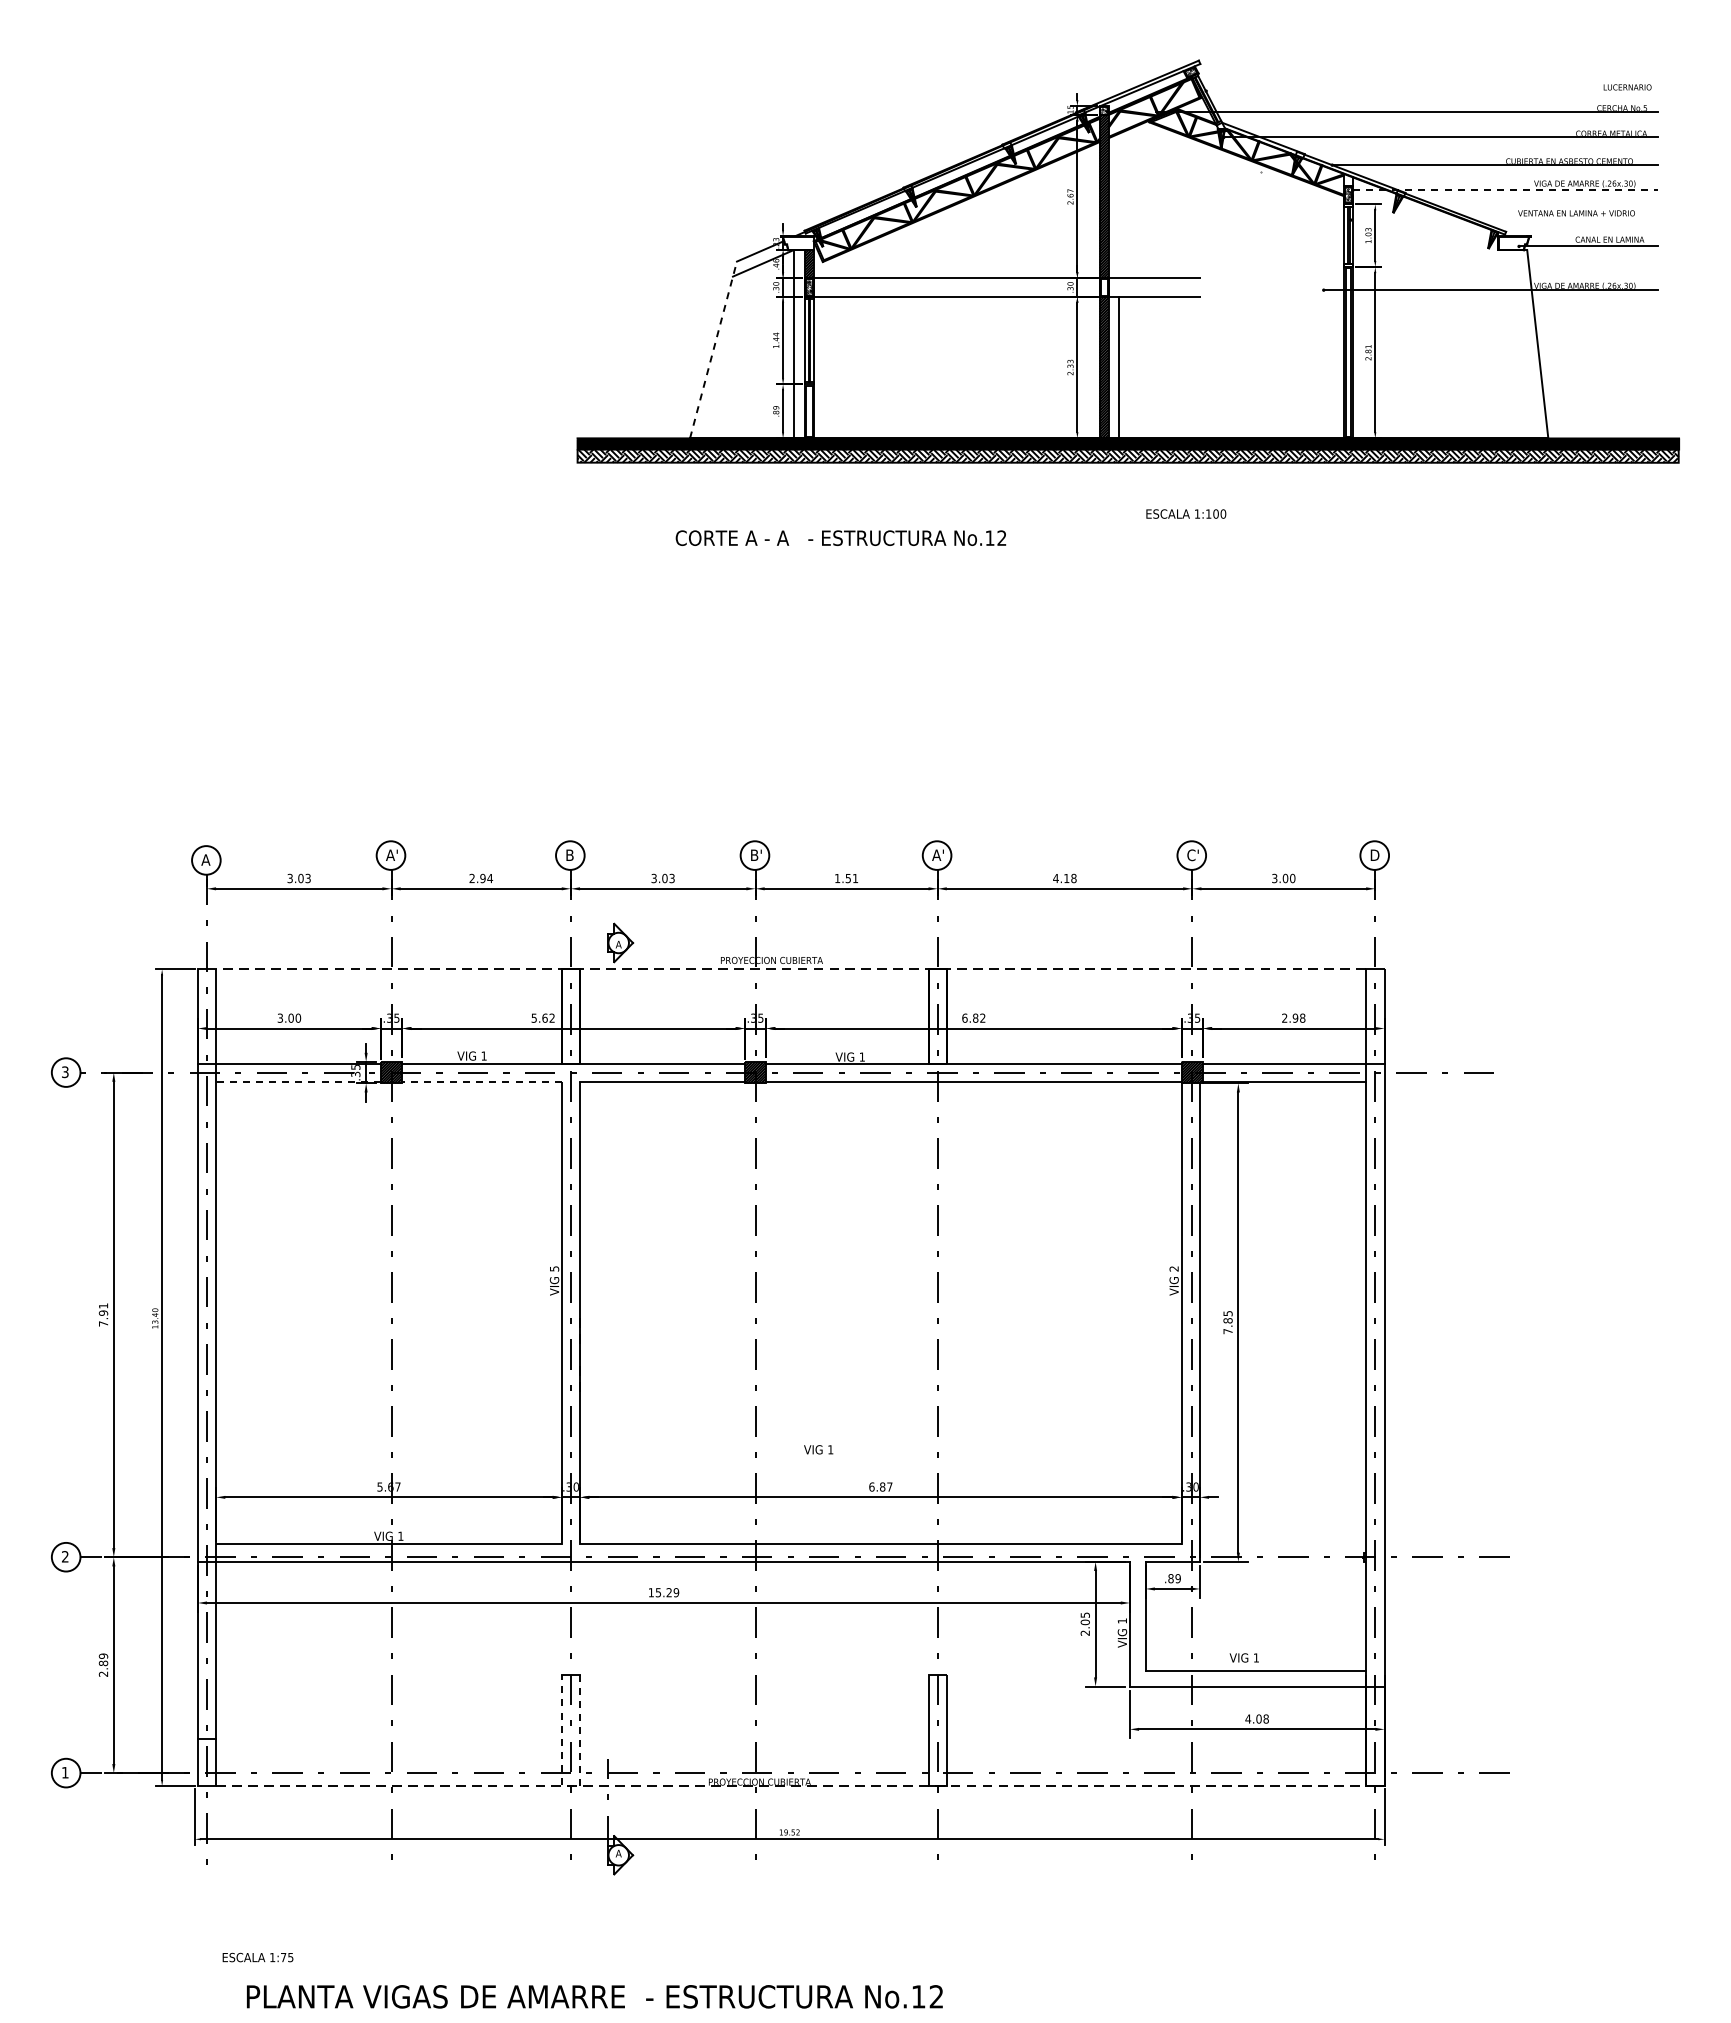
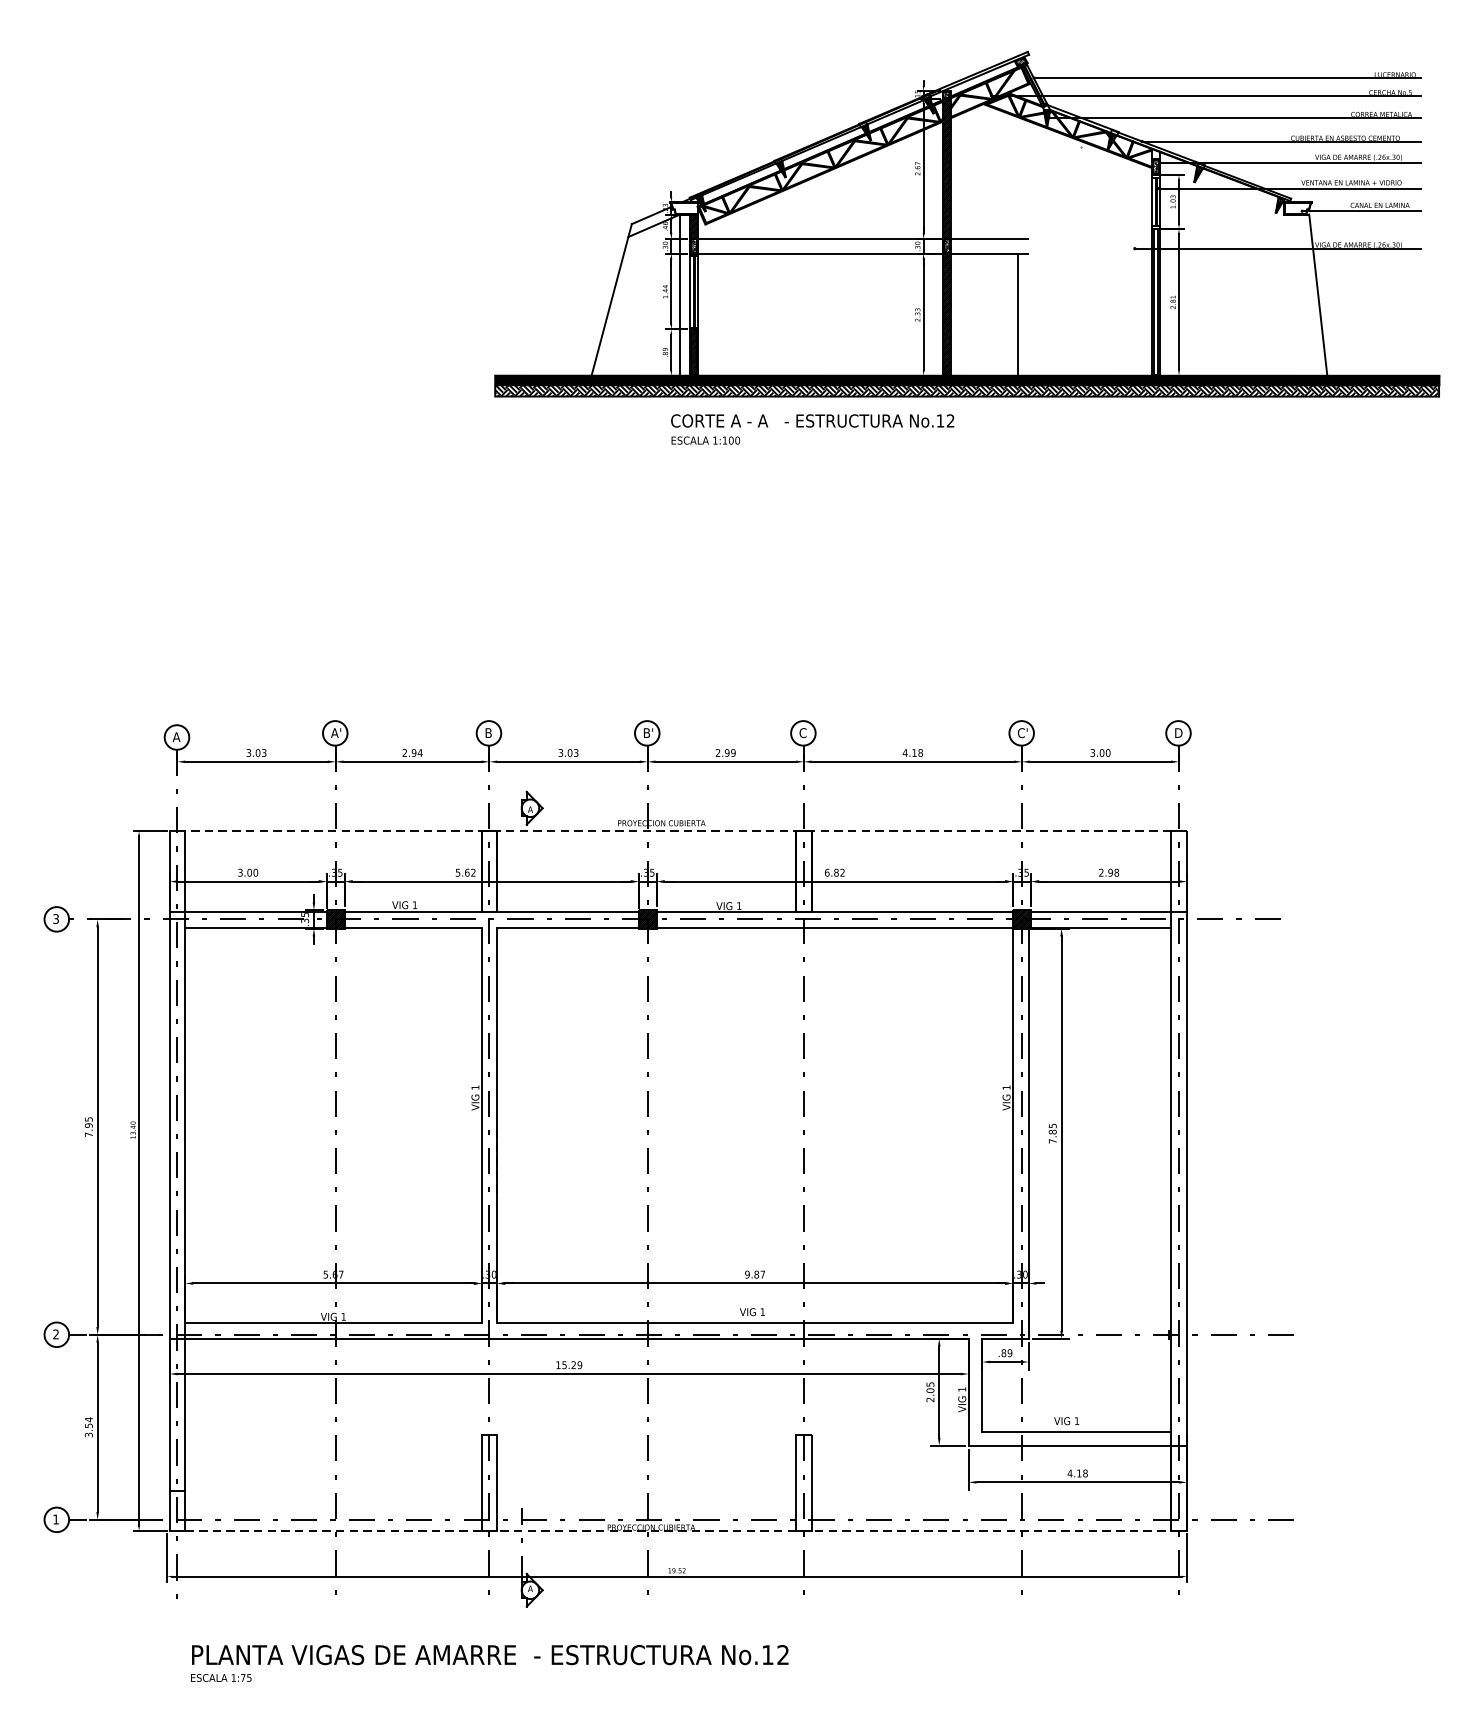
line: (1431, 91) -> (1227, 78), added
line: (1505, 190) -> (1290, 163), dashed -> solid
line: (1504, 220) -> (1289, 188), added
hatch: (1103, 287) -> (946, 246), added
line: (713, 349) -> (611, 299), dashed -> solid
line: (1118, 367) -> (1018, 314), moved
hatch: (808, 411) -> (693, 352), added
text: (1186, 513) -> (705, 440), moved
text: (840, 537) -> (812, 420), moved
text: (937, 855) -> (803, 733), A' -> C
text: (846, 878) -> (725, 752), 1.51 -> 2.99
line: (298, 1082) -> (255, 927), dashed -> solid
line: (482, 1082) -> (413, 927), dashed -> solid
text: (554, 1268) -> (475, 1087), 5 -> 1
text: (1173, 1268) -> (1006, 1087), 2 -> 1
text: (103, 1305) -> (88, 1119), 7.91 -> 7.95
text: (818, 1449) -> (752, 1311), moved
text: (871, 1486) -> (747, 1274), 6.87 -> 9.87
text: (103, 1664) -> (88, 1426), 2.89 -> 3.54
text: (1258, 1718) -> (1078, 1473), 4.08 -> 4.18
line: (570, 1786) -> (489, 1531), dashed -> solid
text: (594, 1996) -> (489, 1654), moved

